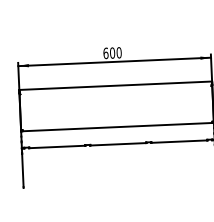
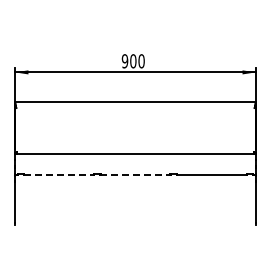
text: (105, 53) -> (124, 61), 600 -> 900
line: (118, 144) -> (135, 175), solid -> dashed
line: (57, 147) -> (59, 175), solid -> dashed

